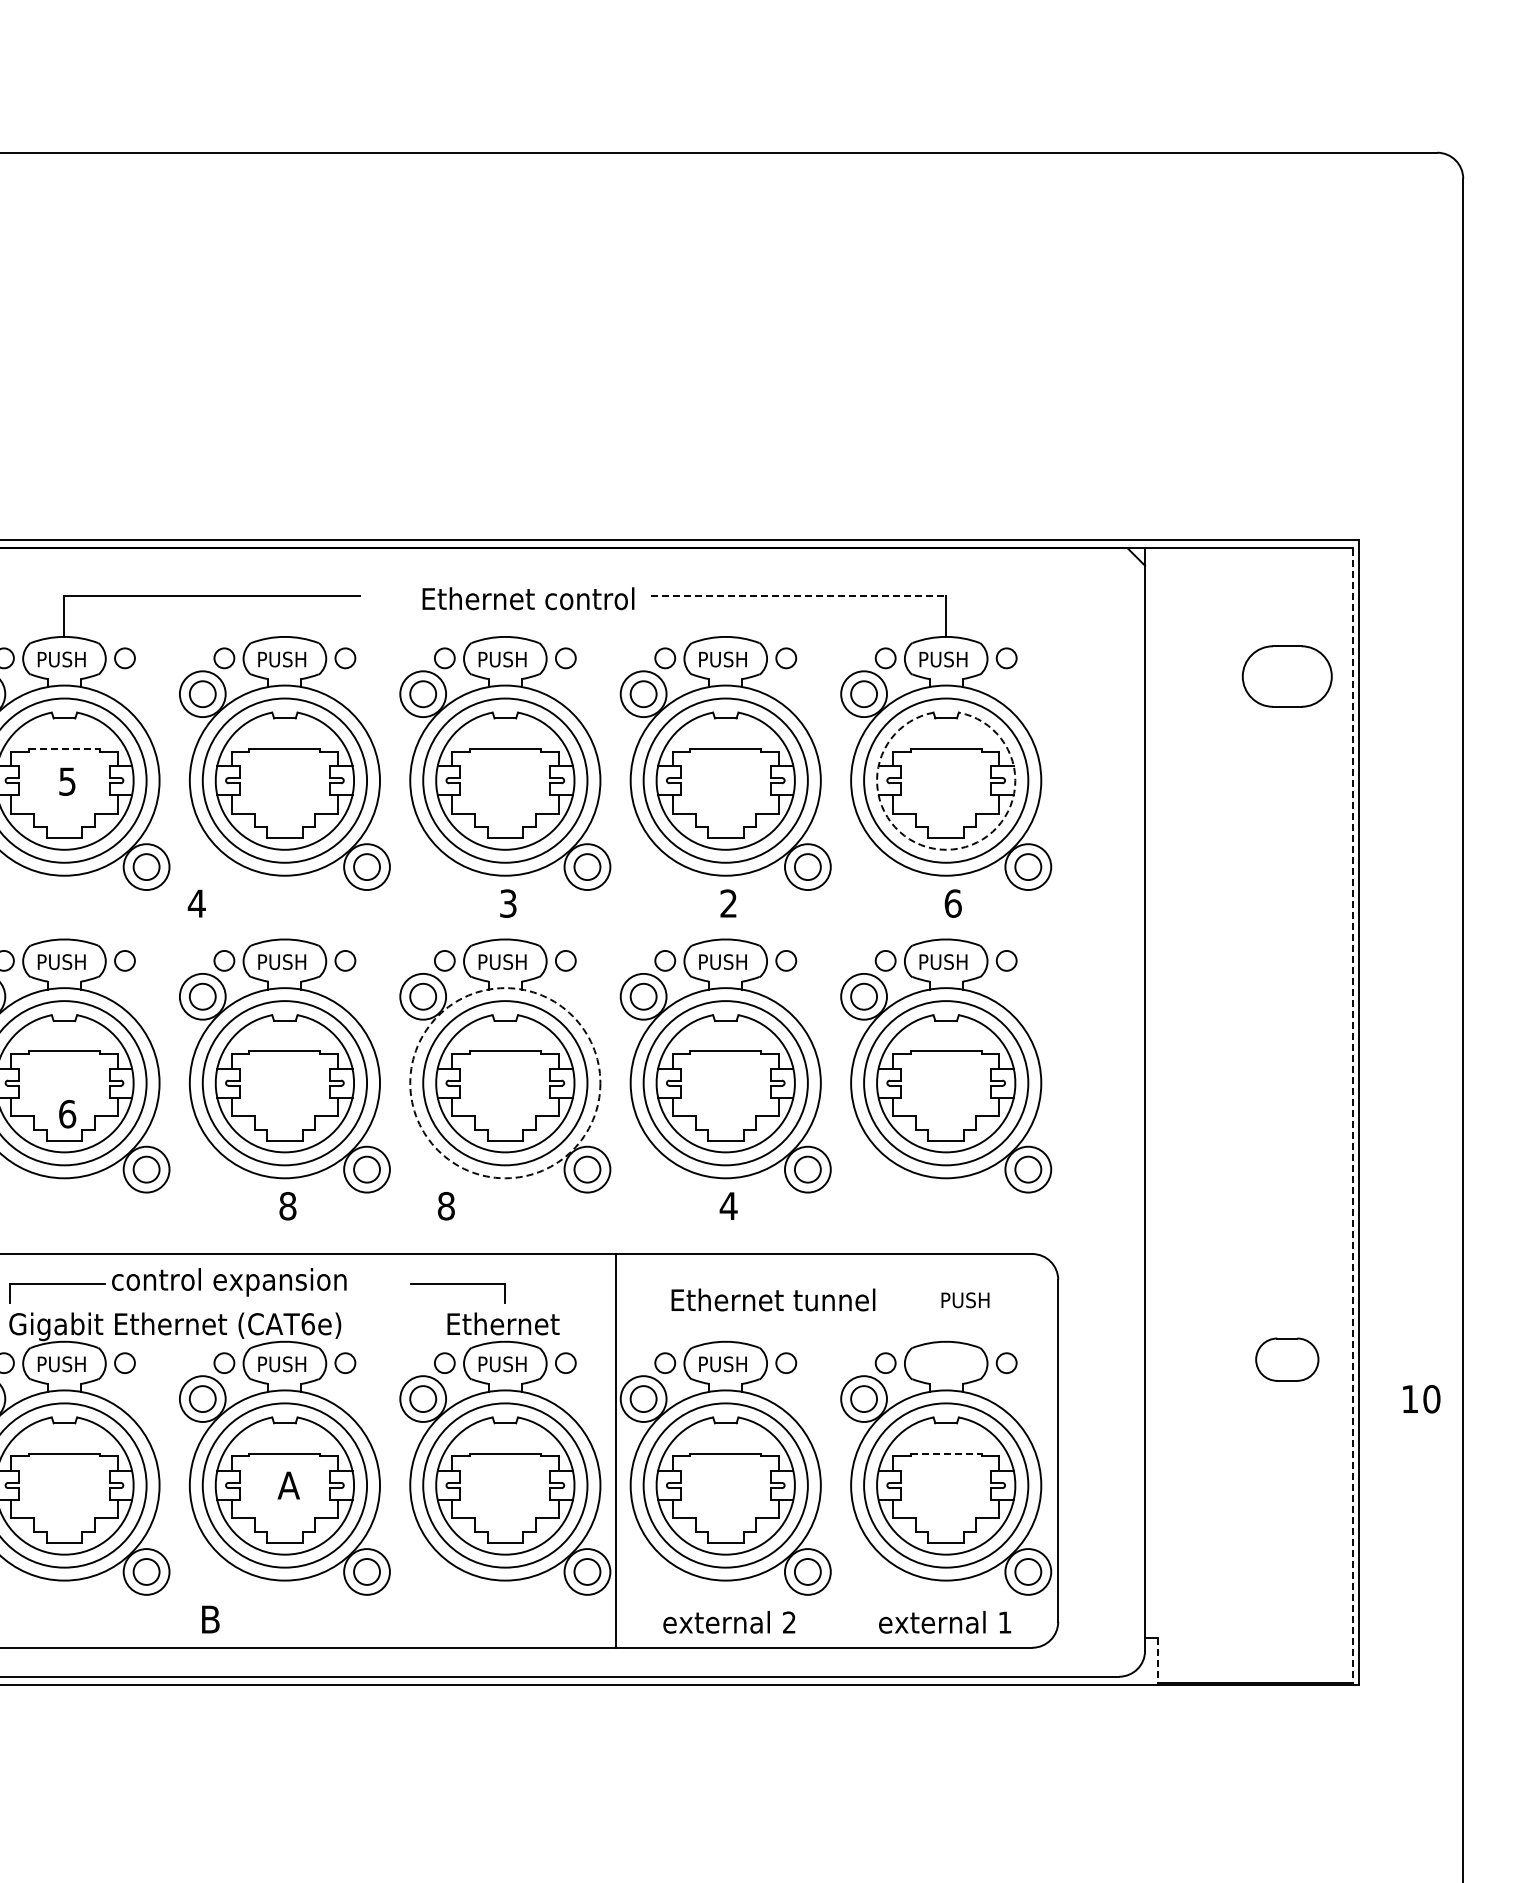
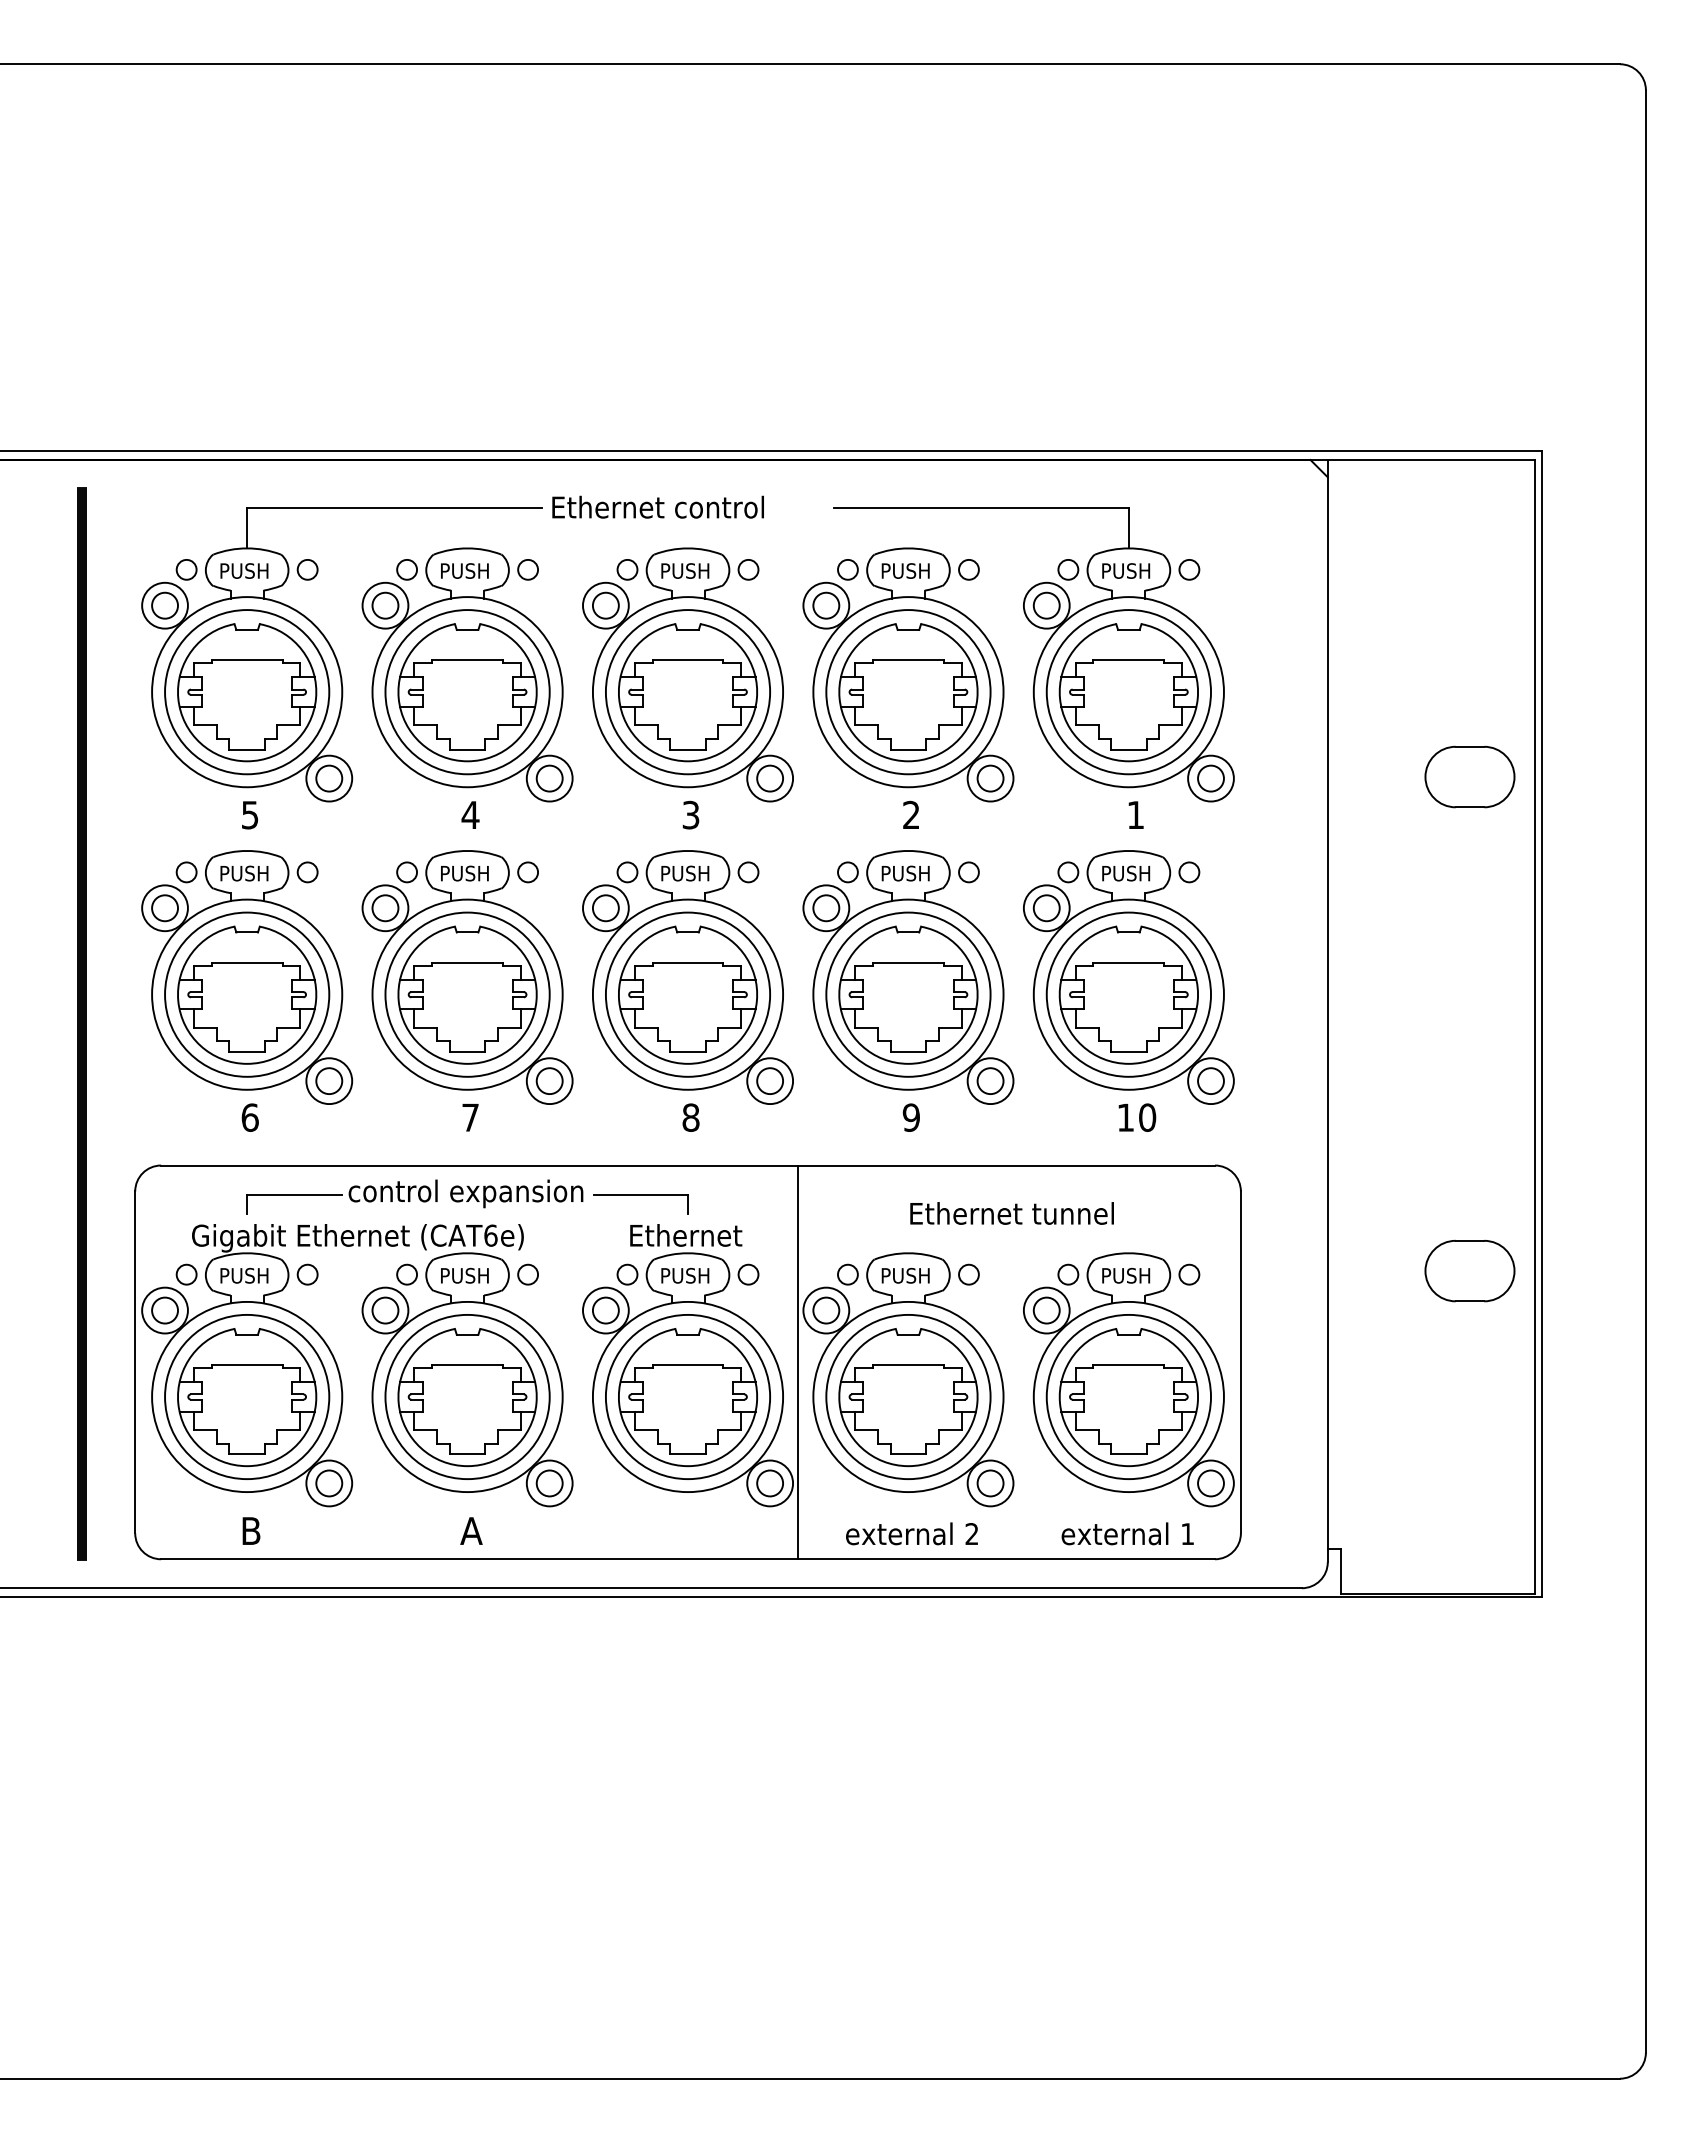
line: (798, 596) -> (981, 507), dashed -> solid
text: (527, 598) -> (657, 506), moved
part: (1286, 676) -> (1469, 776), moved
line: (64, 749) -> (247, 660), dashed -> solid
text: (66, 782) -> (249, 815), moved
arc: (945, 850) -> (1128, 761), dashed -> solid
text: (196, 903) -> (470, 814), moved
text: (952, 903) -> (1135, 814), 6 -> 1
circle: (504, 1083) -> (687, 994), dashed -> solid
text: (66, 1114) -> (249, 1117), moved
line: (1352, 1116) -> (1535, 1027), dashed -> solid
text: (287, 1206) -> (470, 1117), 8 -> 7
text: (445, 1206) -> (690, 1117), moved
text: (728, 1206) -> (911, 1117), 4 -> 9
part: (177, 1285) -> (414, 1196), moved
text: (772, 1300) -> (1011, 1213), moved
text: (965, 1300) -> (1126, 1275), moved
part: (1286, 1360) -> (1469, 1271), size x1.43
text: (1421, 1399) -> (1137, 1117), moved
line: (946, 1454) -> (1129, 1365), dashed -> solid
text: (288, 1485) -> (471, 1530), moved
text: (210, 1619) -> (251, 1530), moved
line: (1157, 1661) -> (1340, 1572), dashed -> solid

